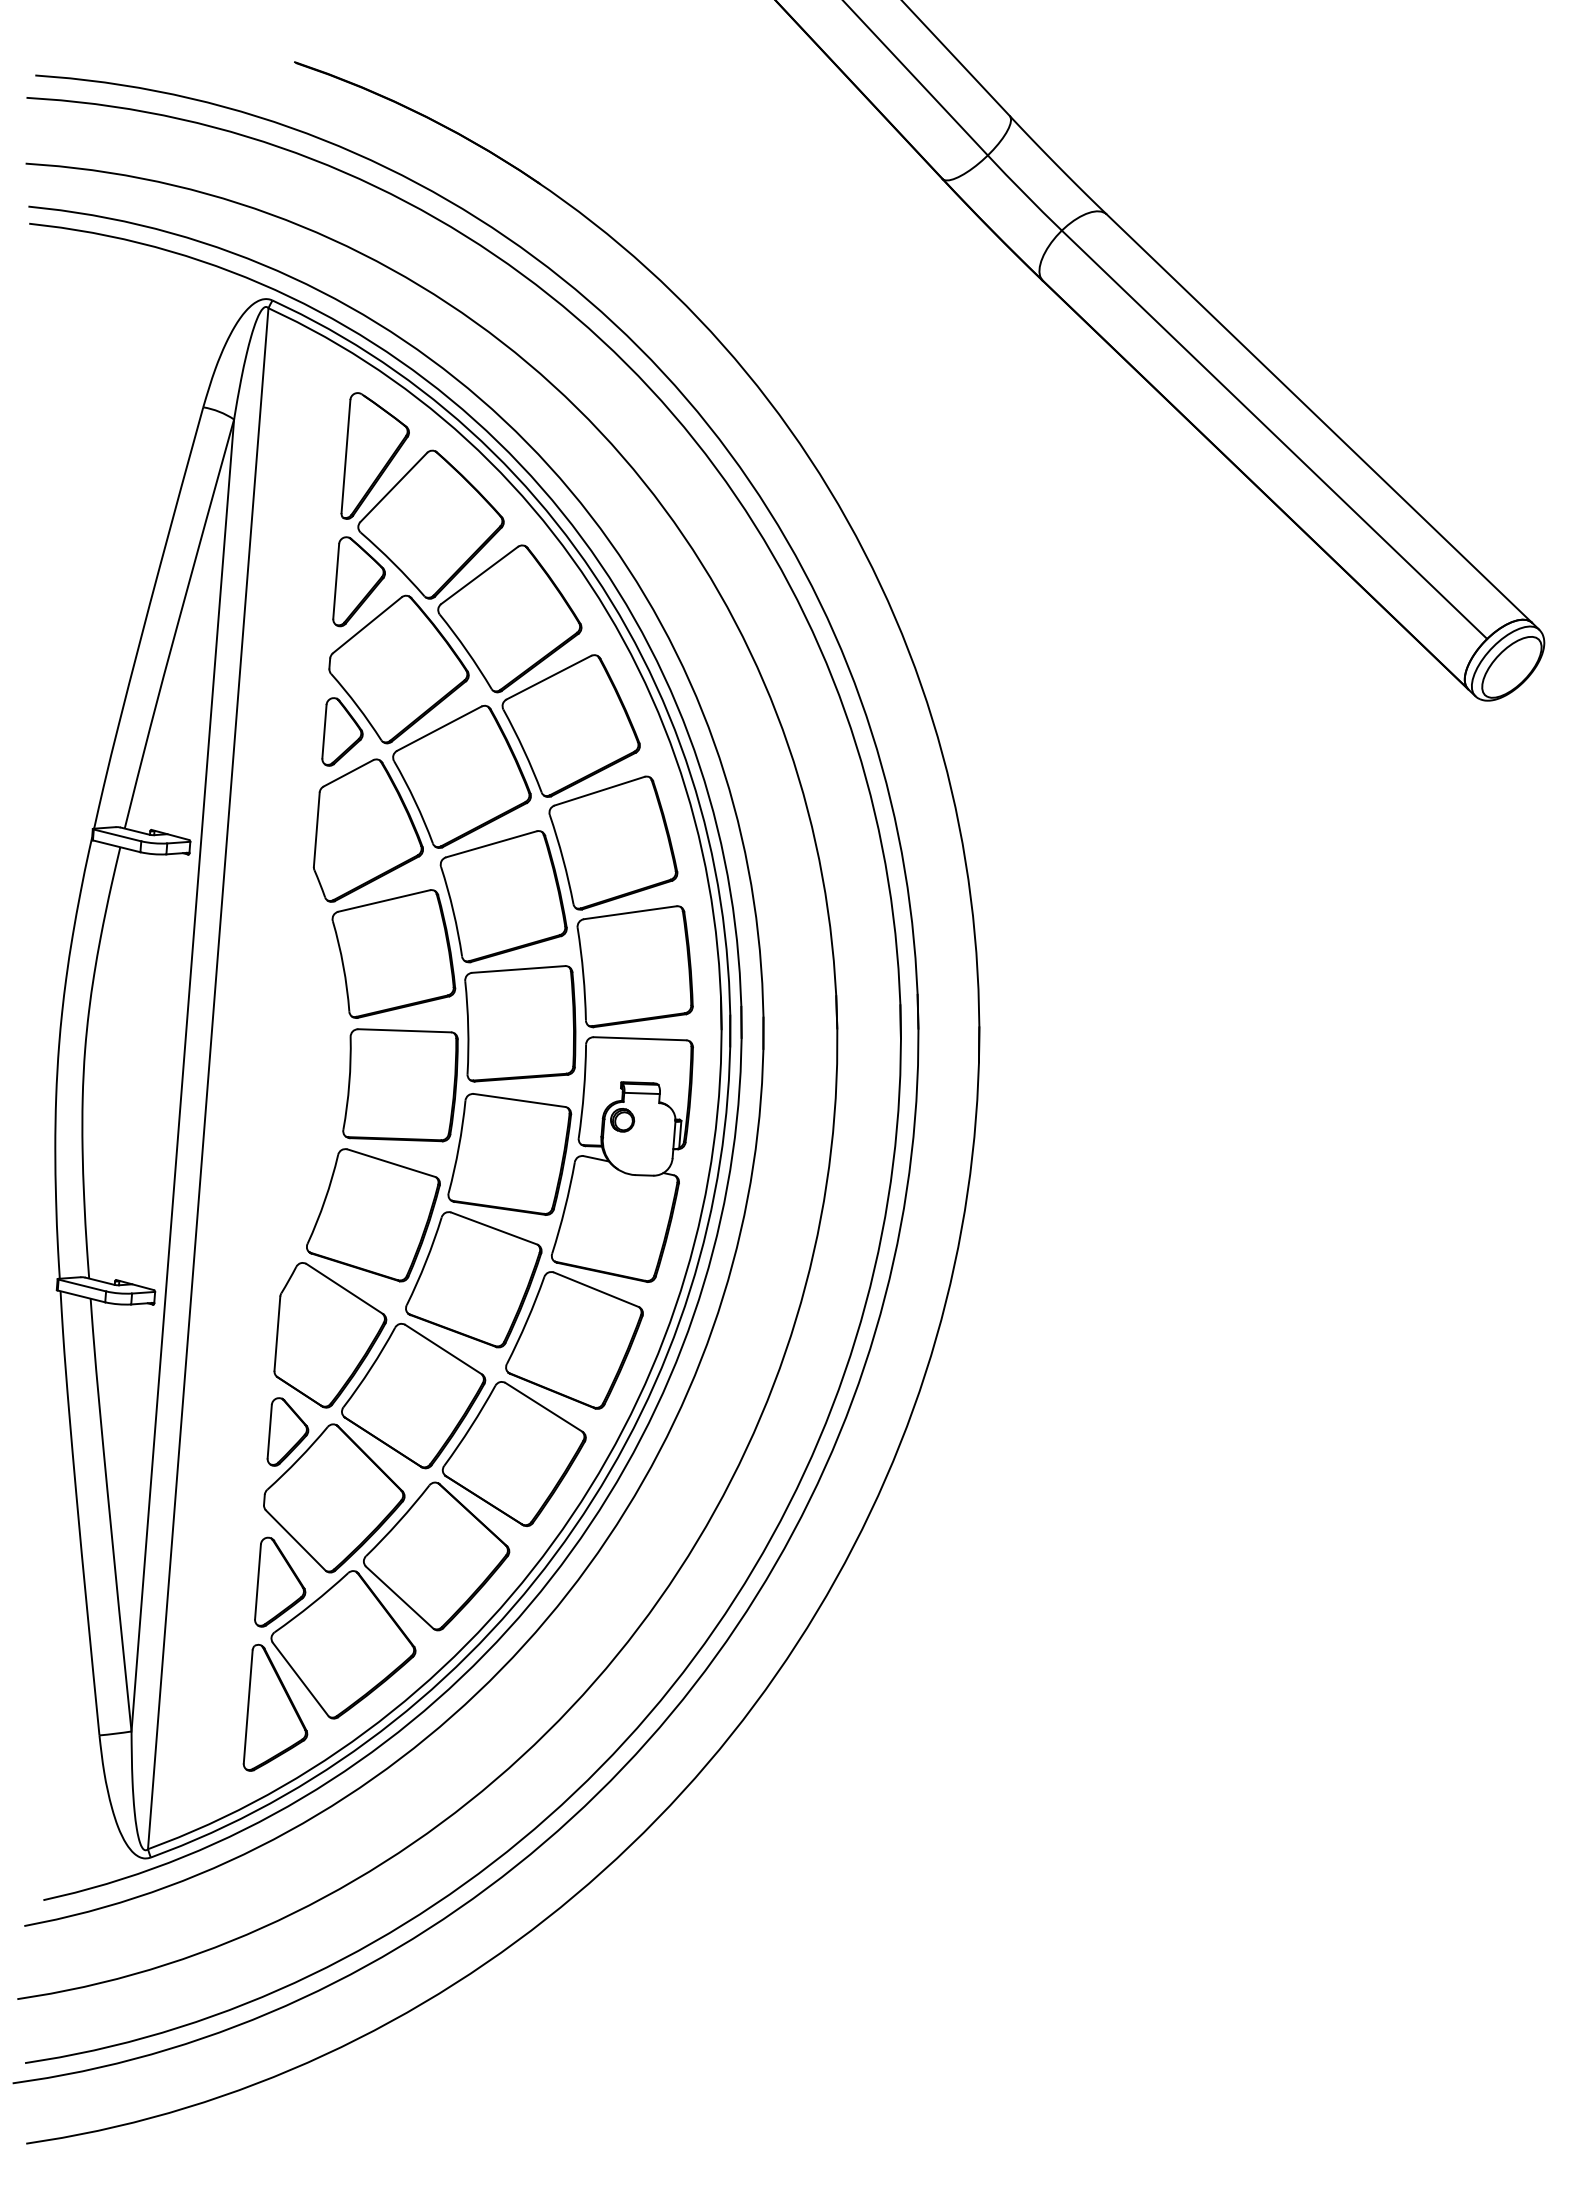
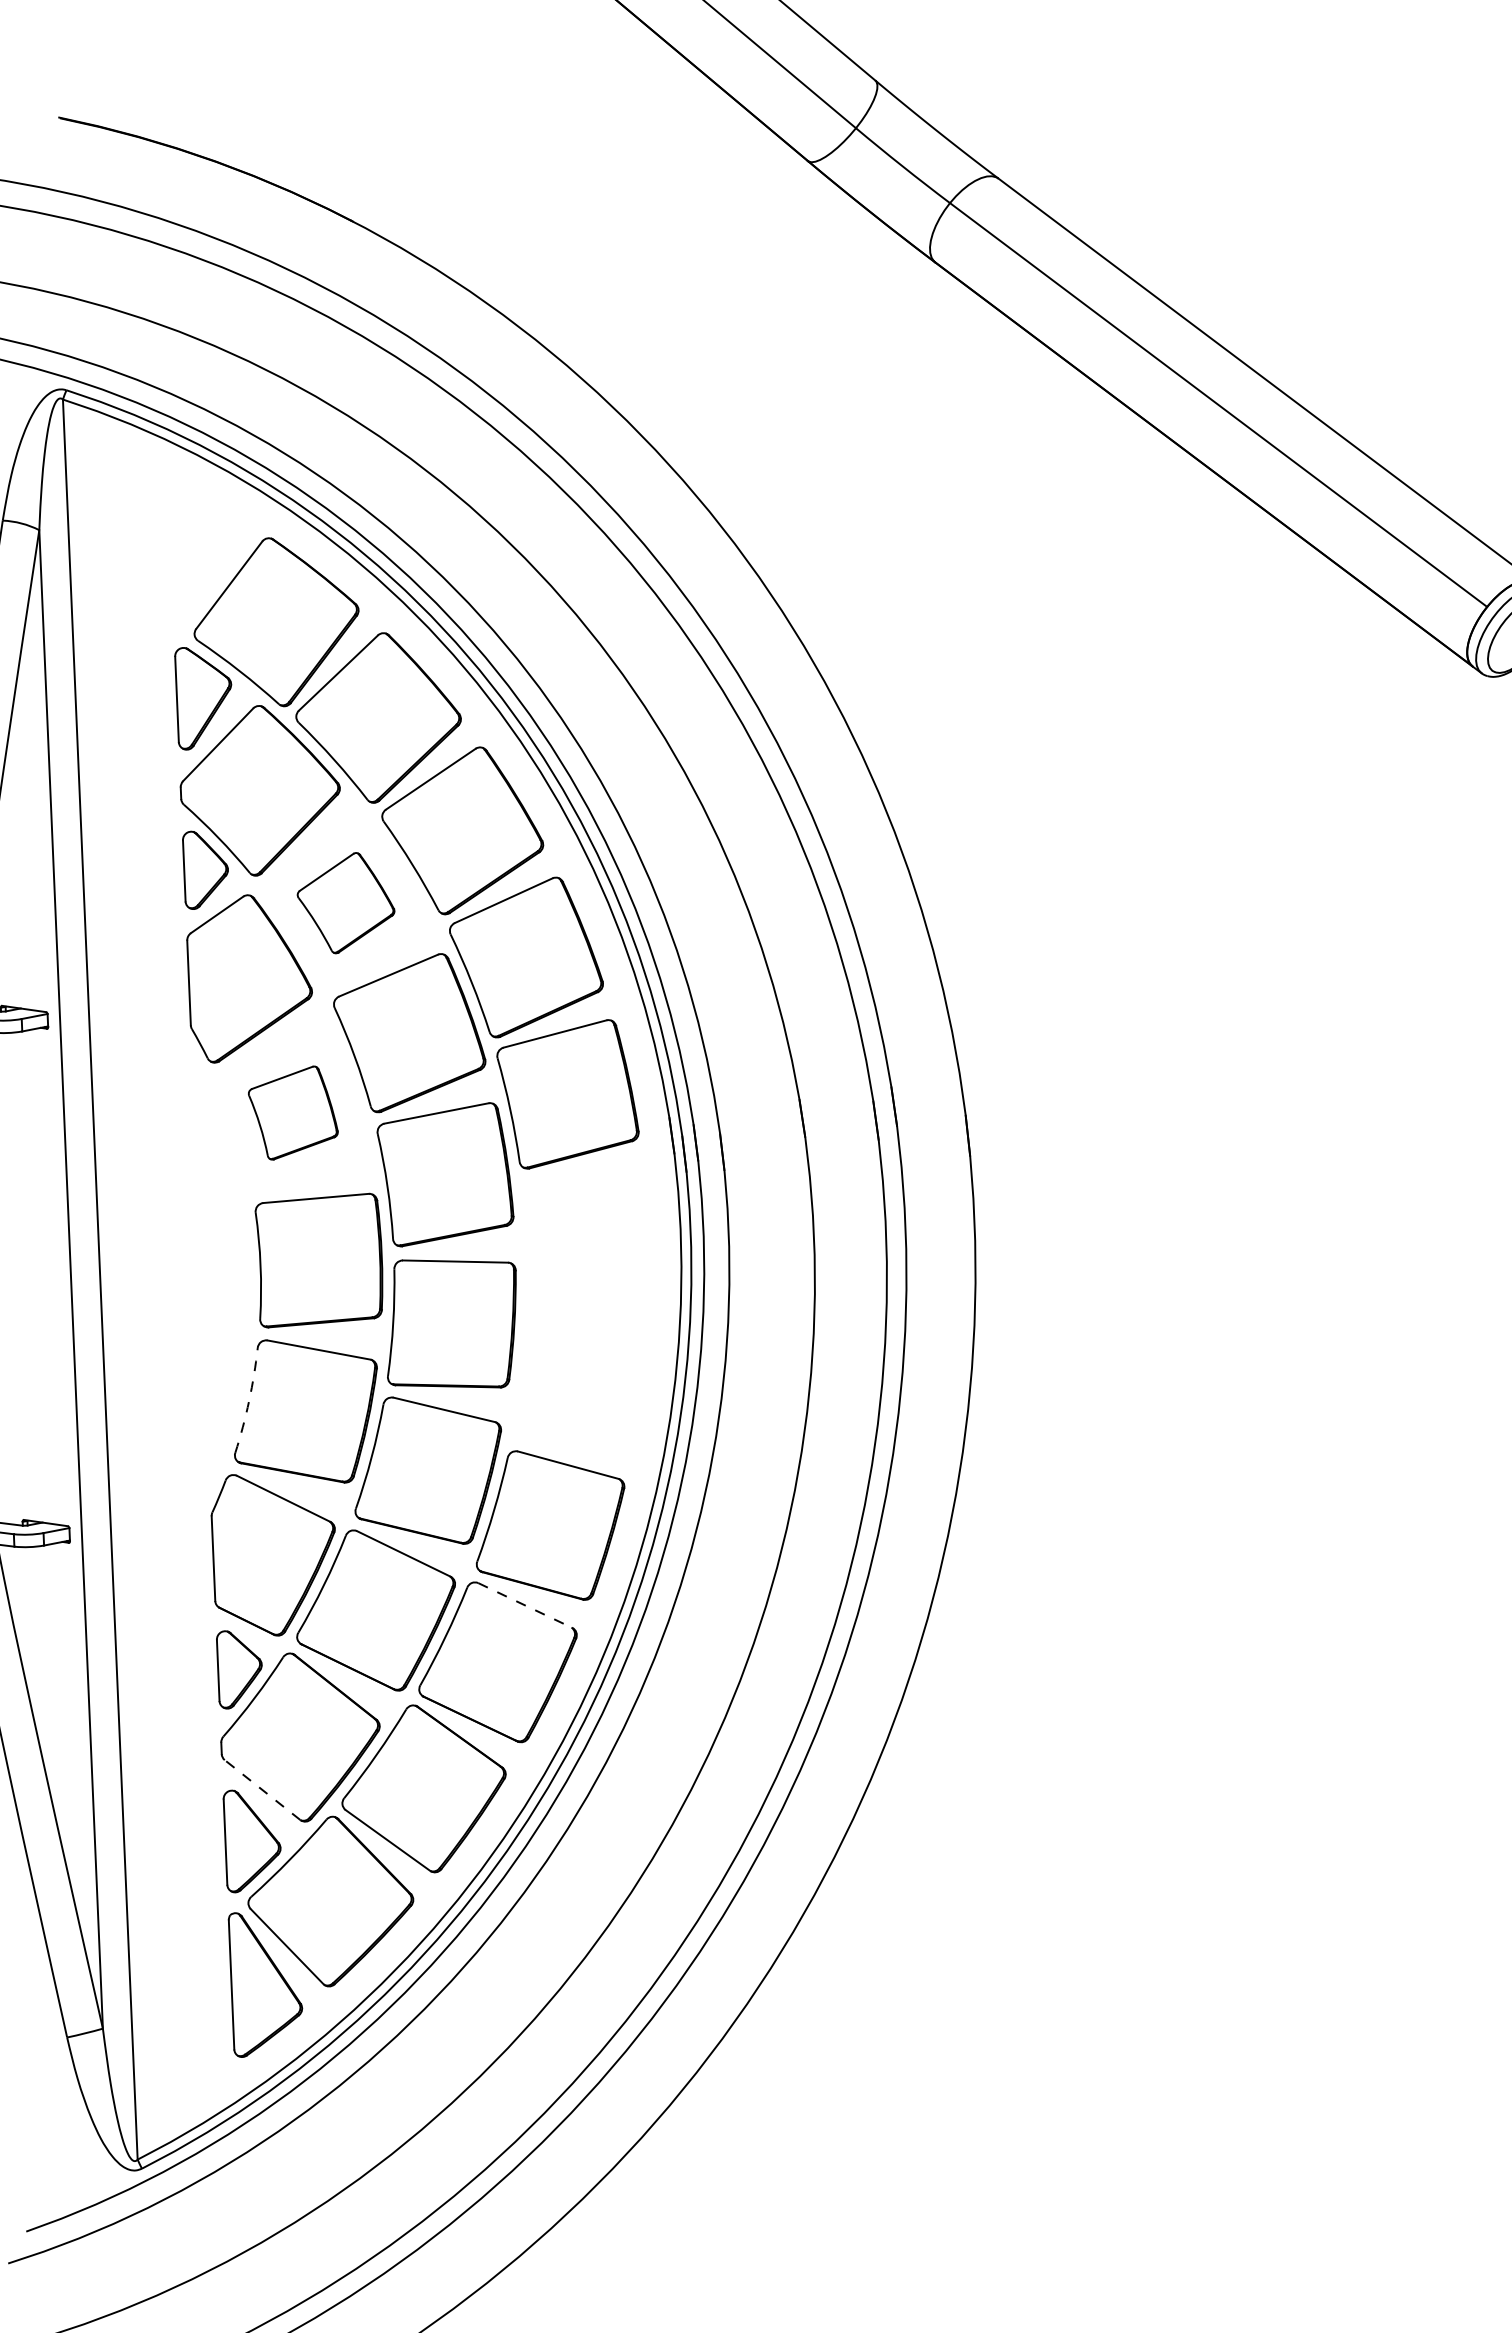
part: (374, 455) -> (203, 551), removed
part: (461, 776) -> (345, 902), size x0.6
part: (393, 953) -> (292, 1112), size x0.6
part: (621, 1159) -> (578, 1314), removed
arc: (325, 1200) -> (249, 1401), solid -> dashed
line: (544, 1407) -> (525, 1605), solid -> dashed
line: (295, 1540) -> (262, 1790), solid -> dashed

